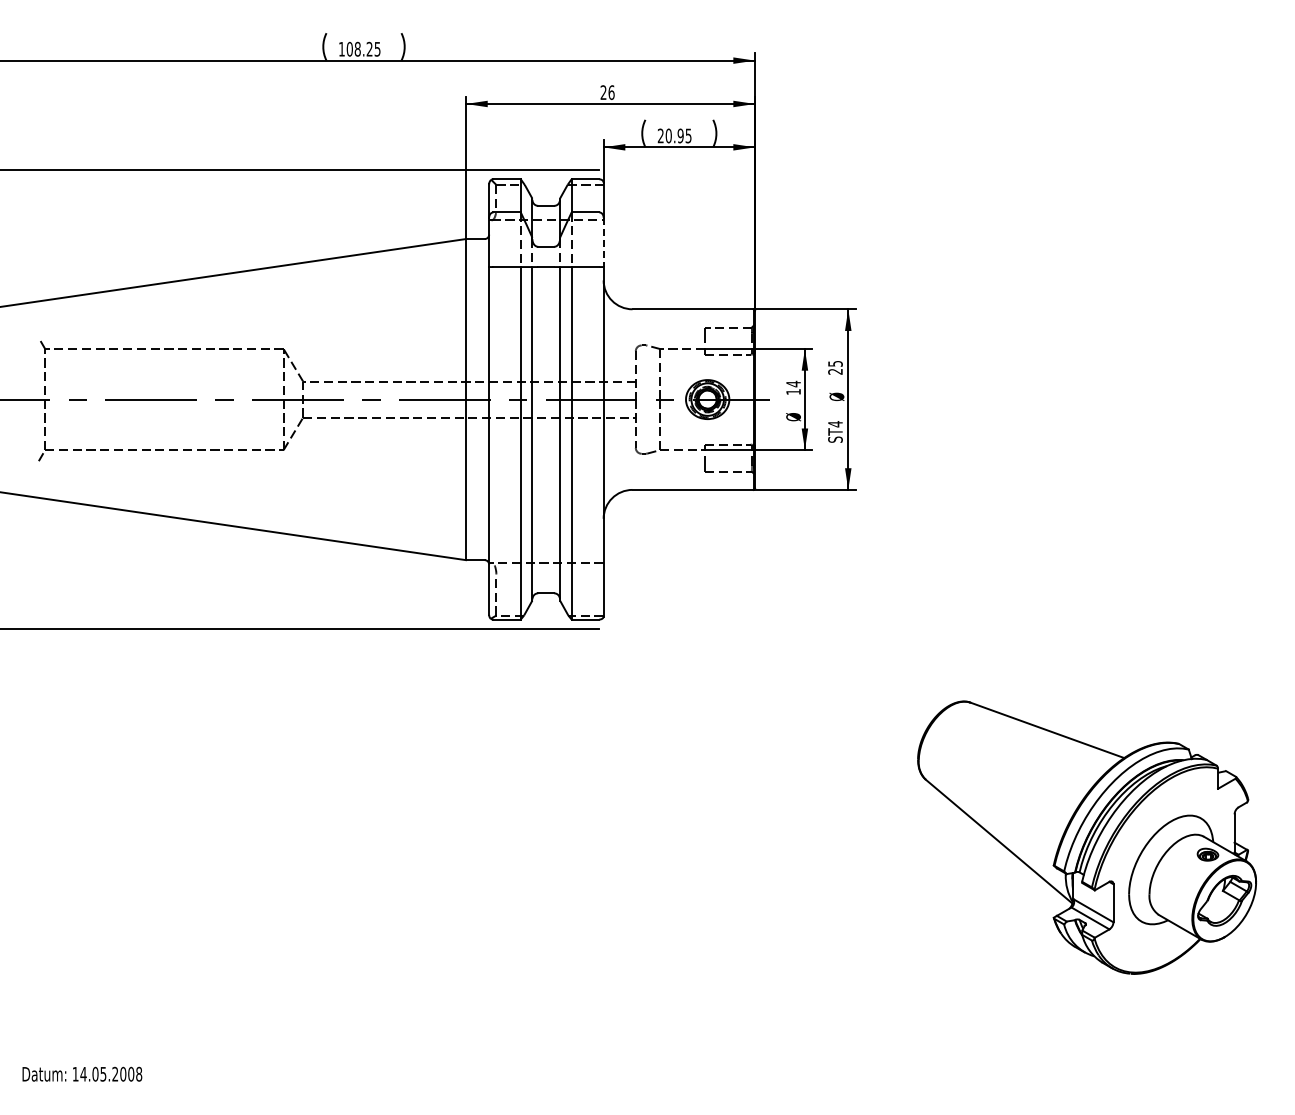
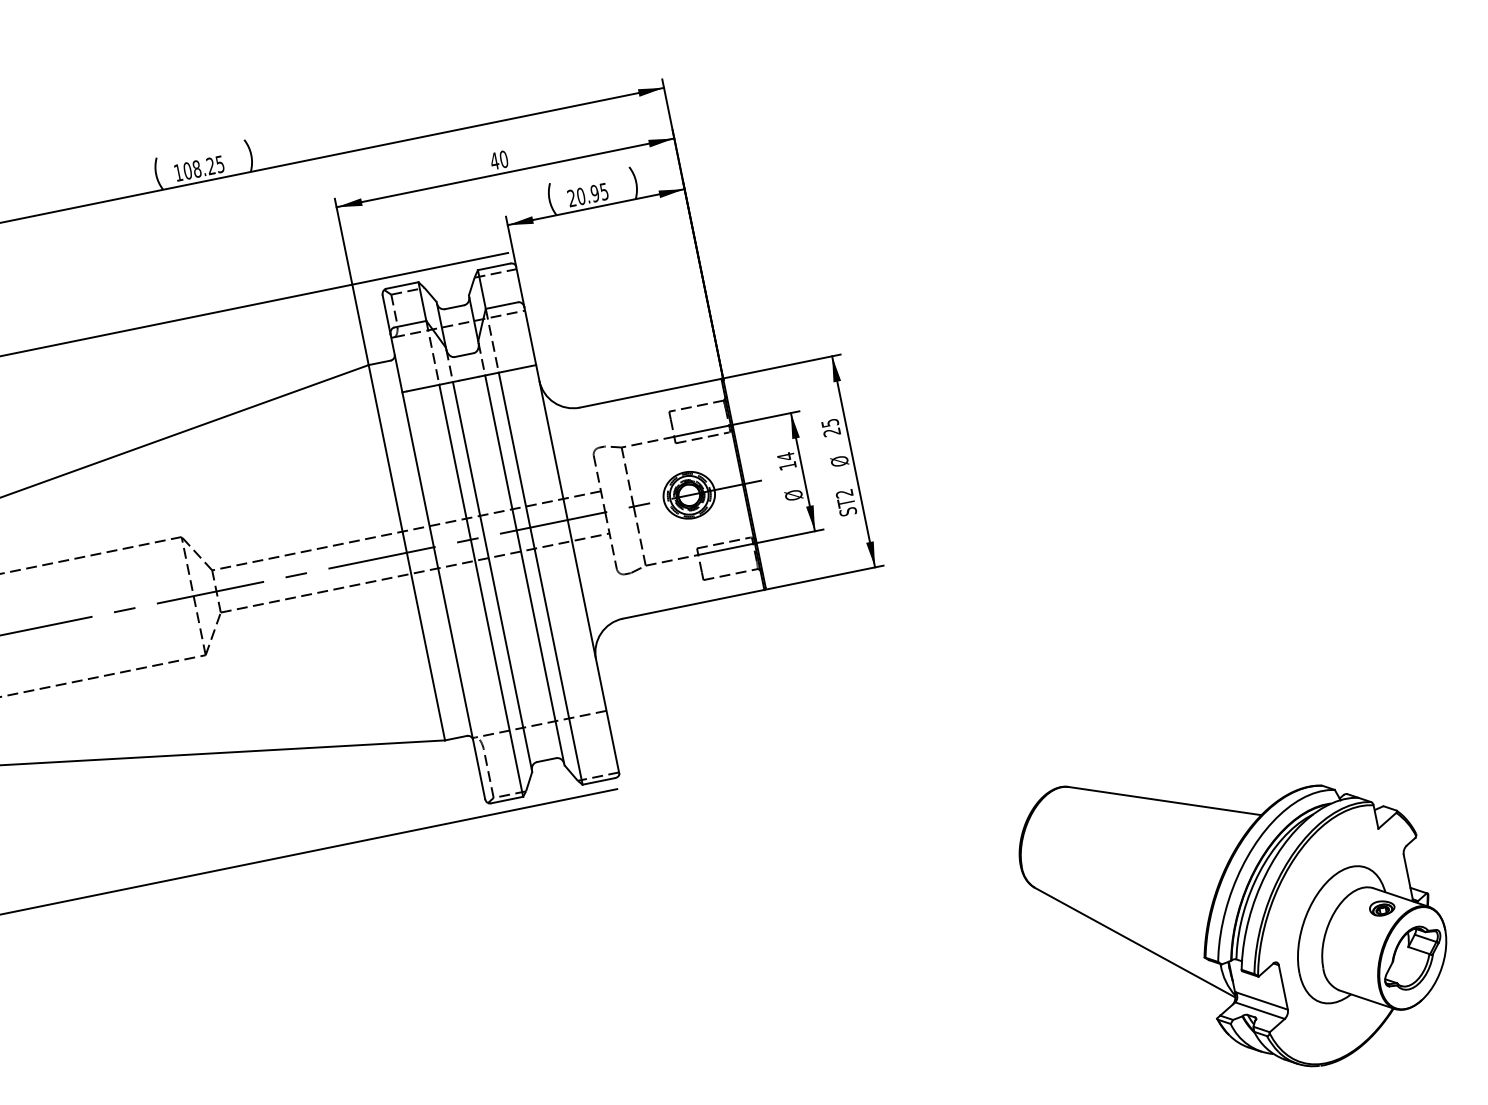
text: (607, 92) -> (499, 160), 26 -> 40
line: (603, 242) -> (530, 336), dashed -> solid
text: (835, 424) -> (844, 493), ST4 -> ST2

